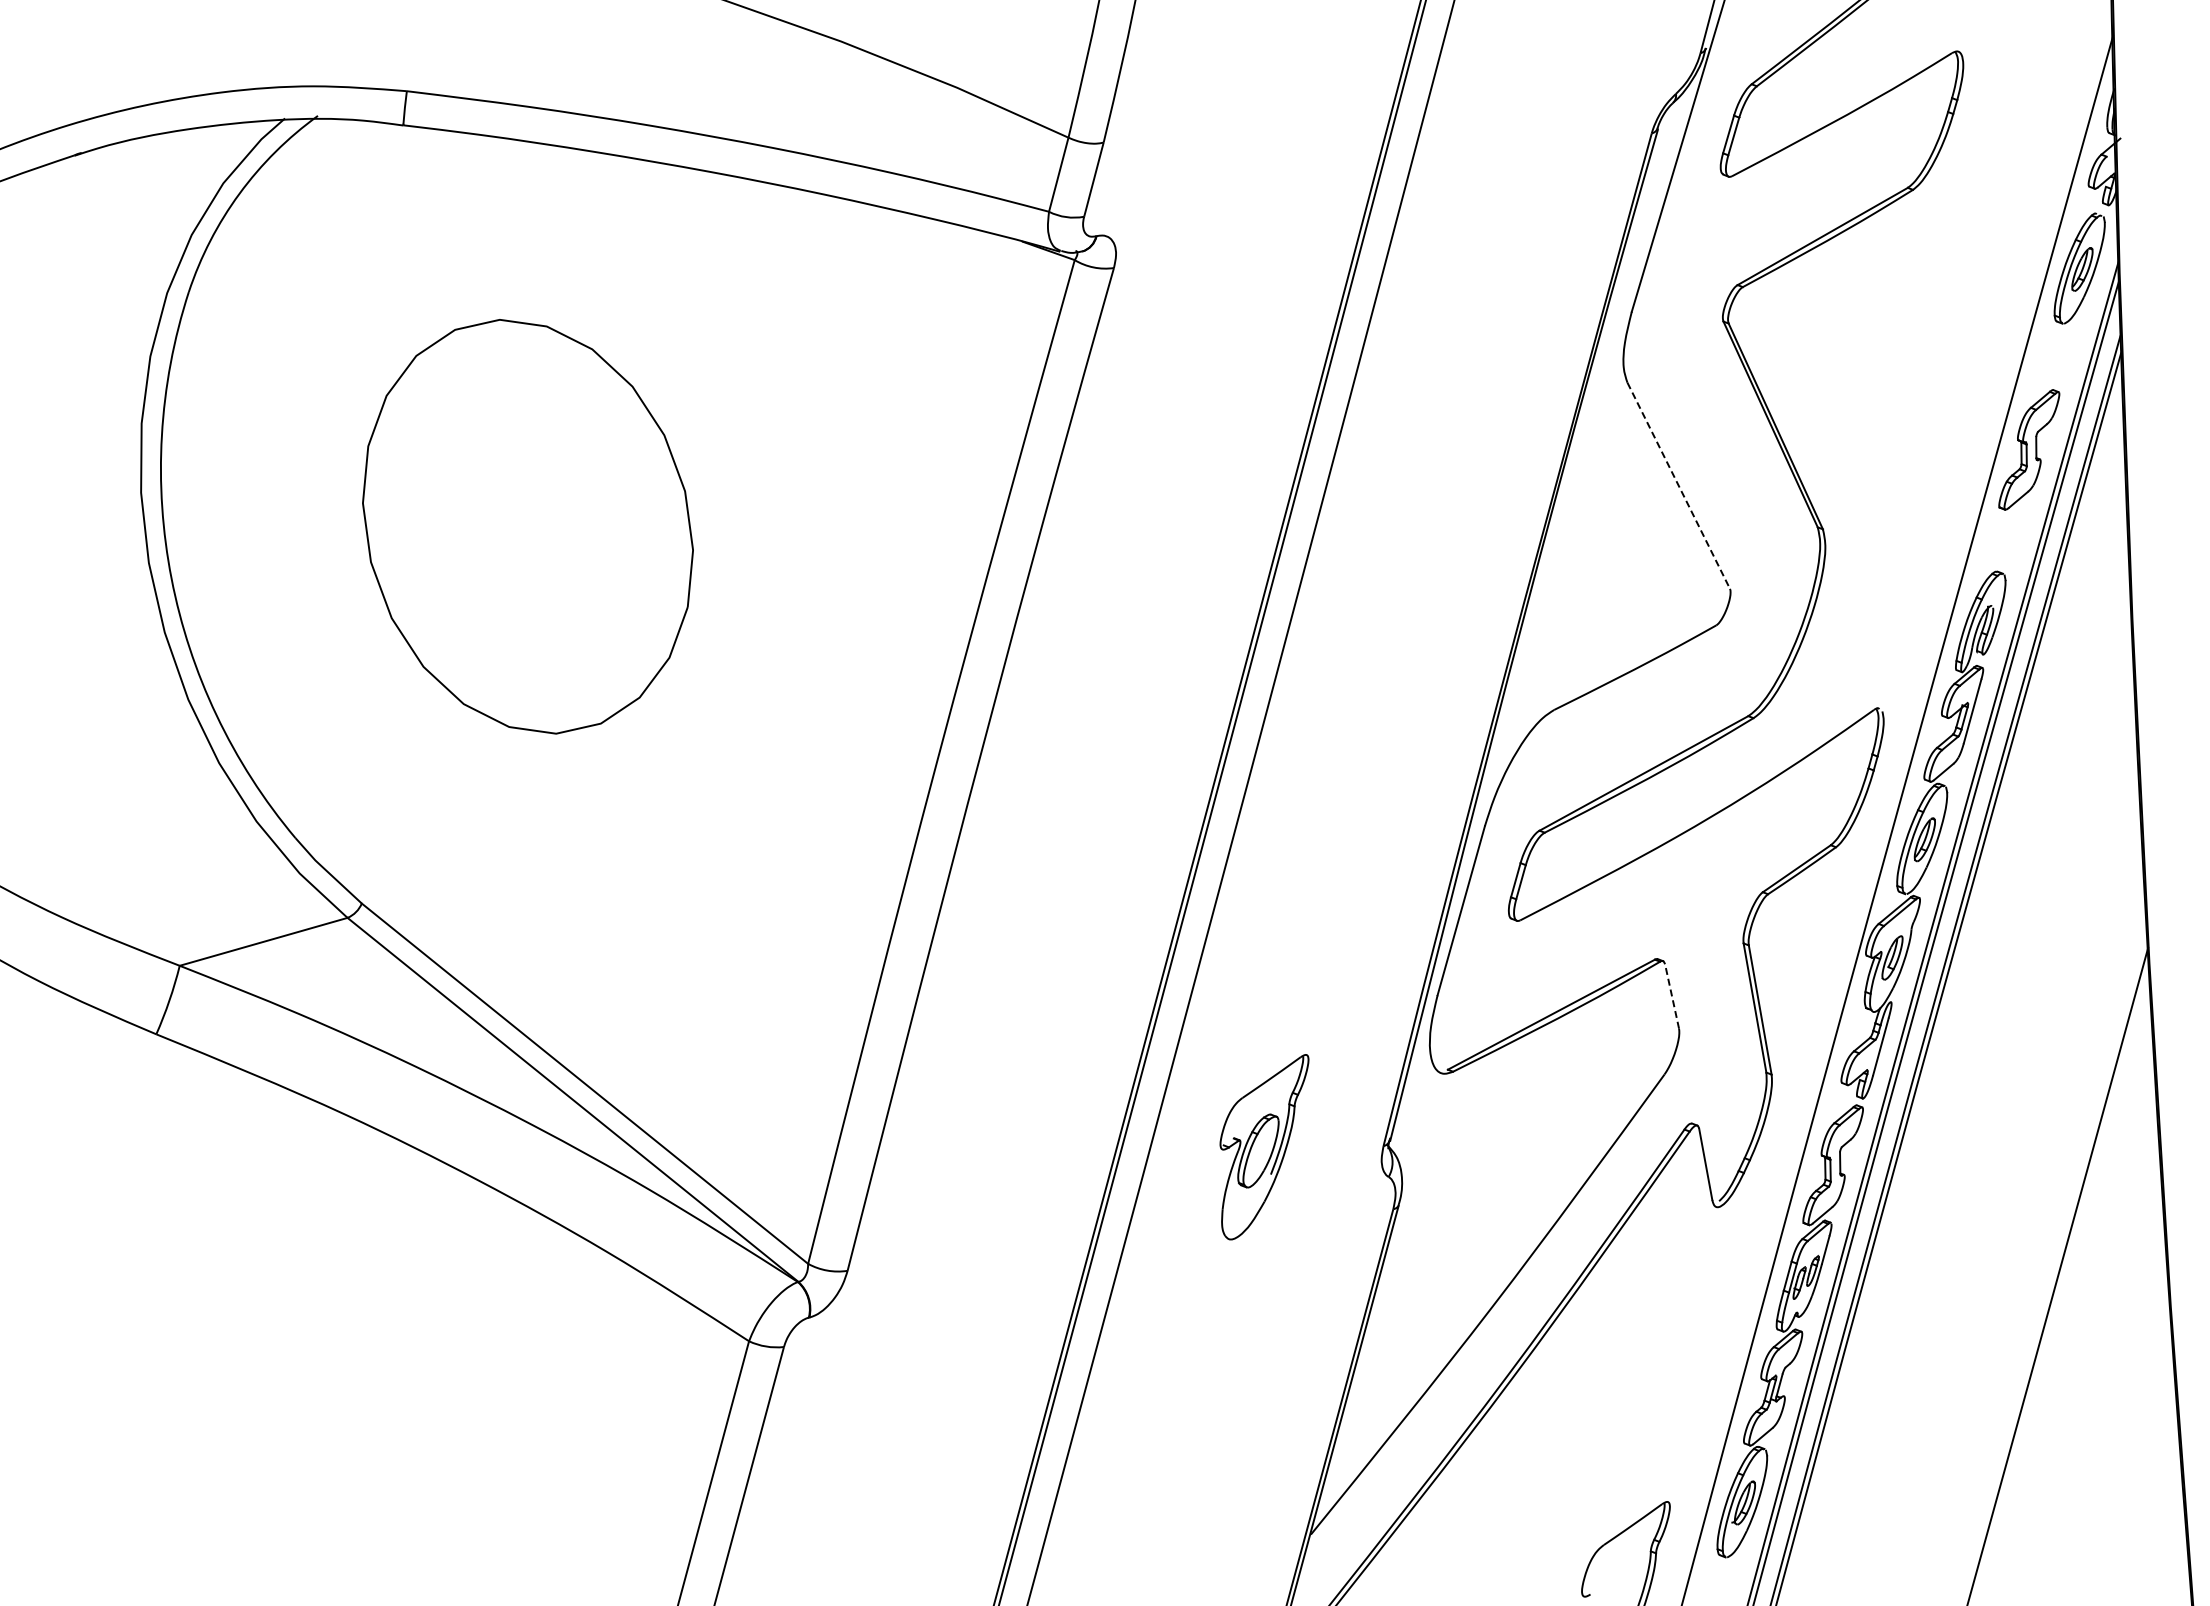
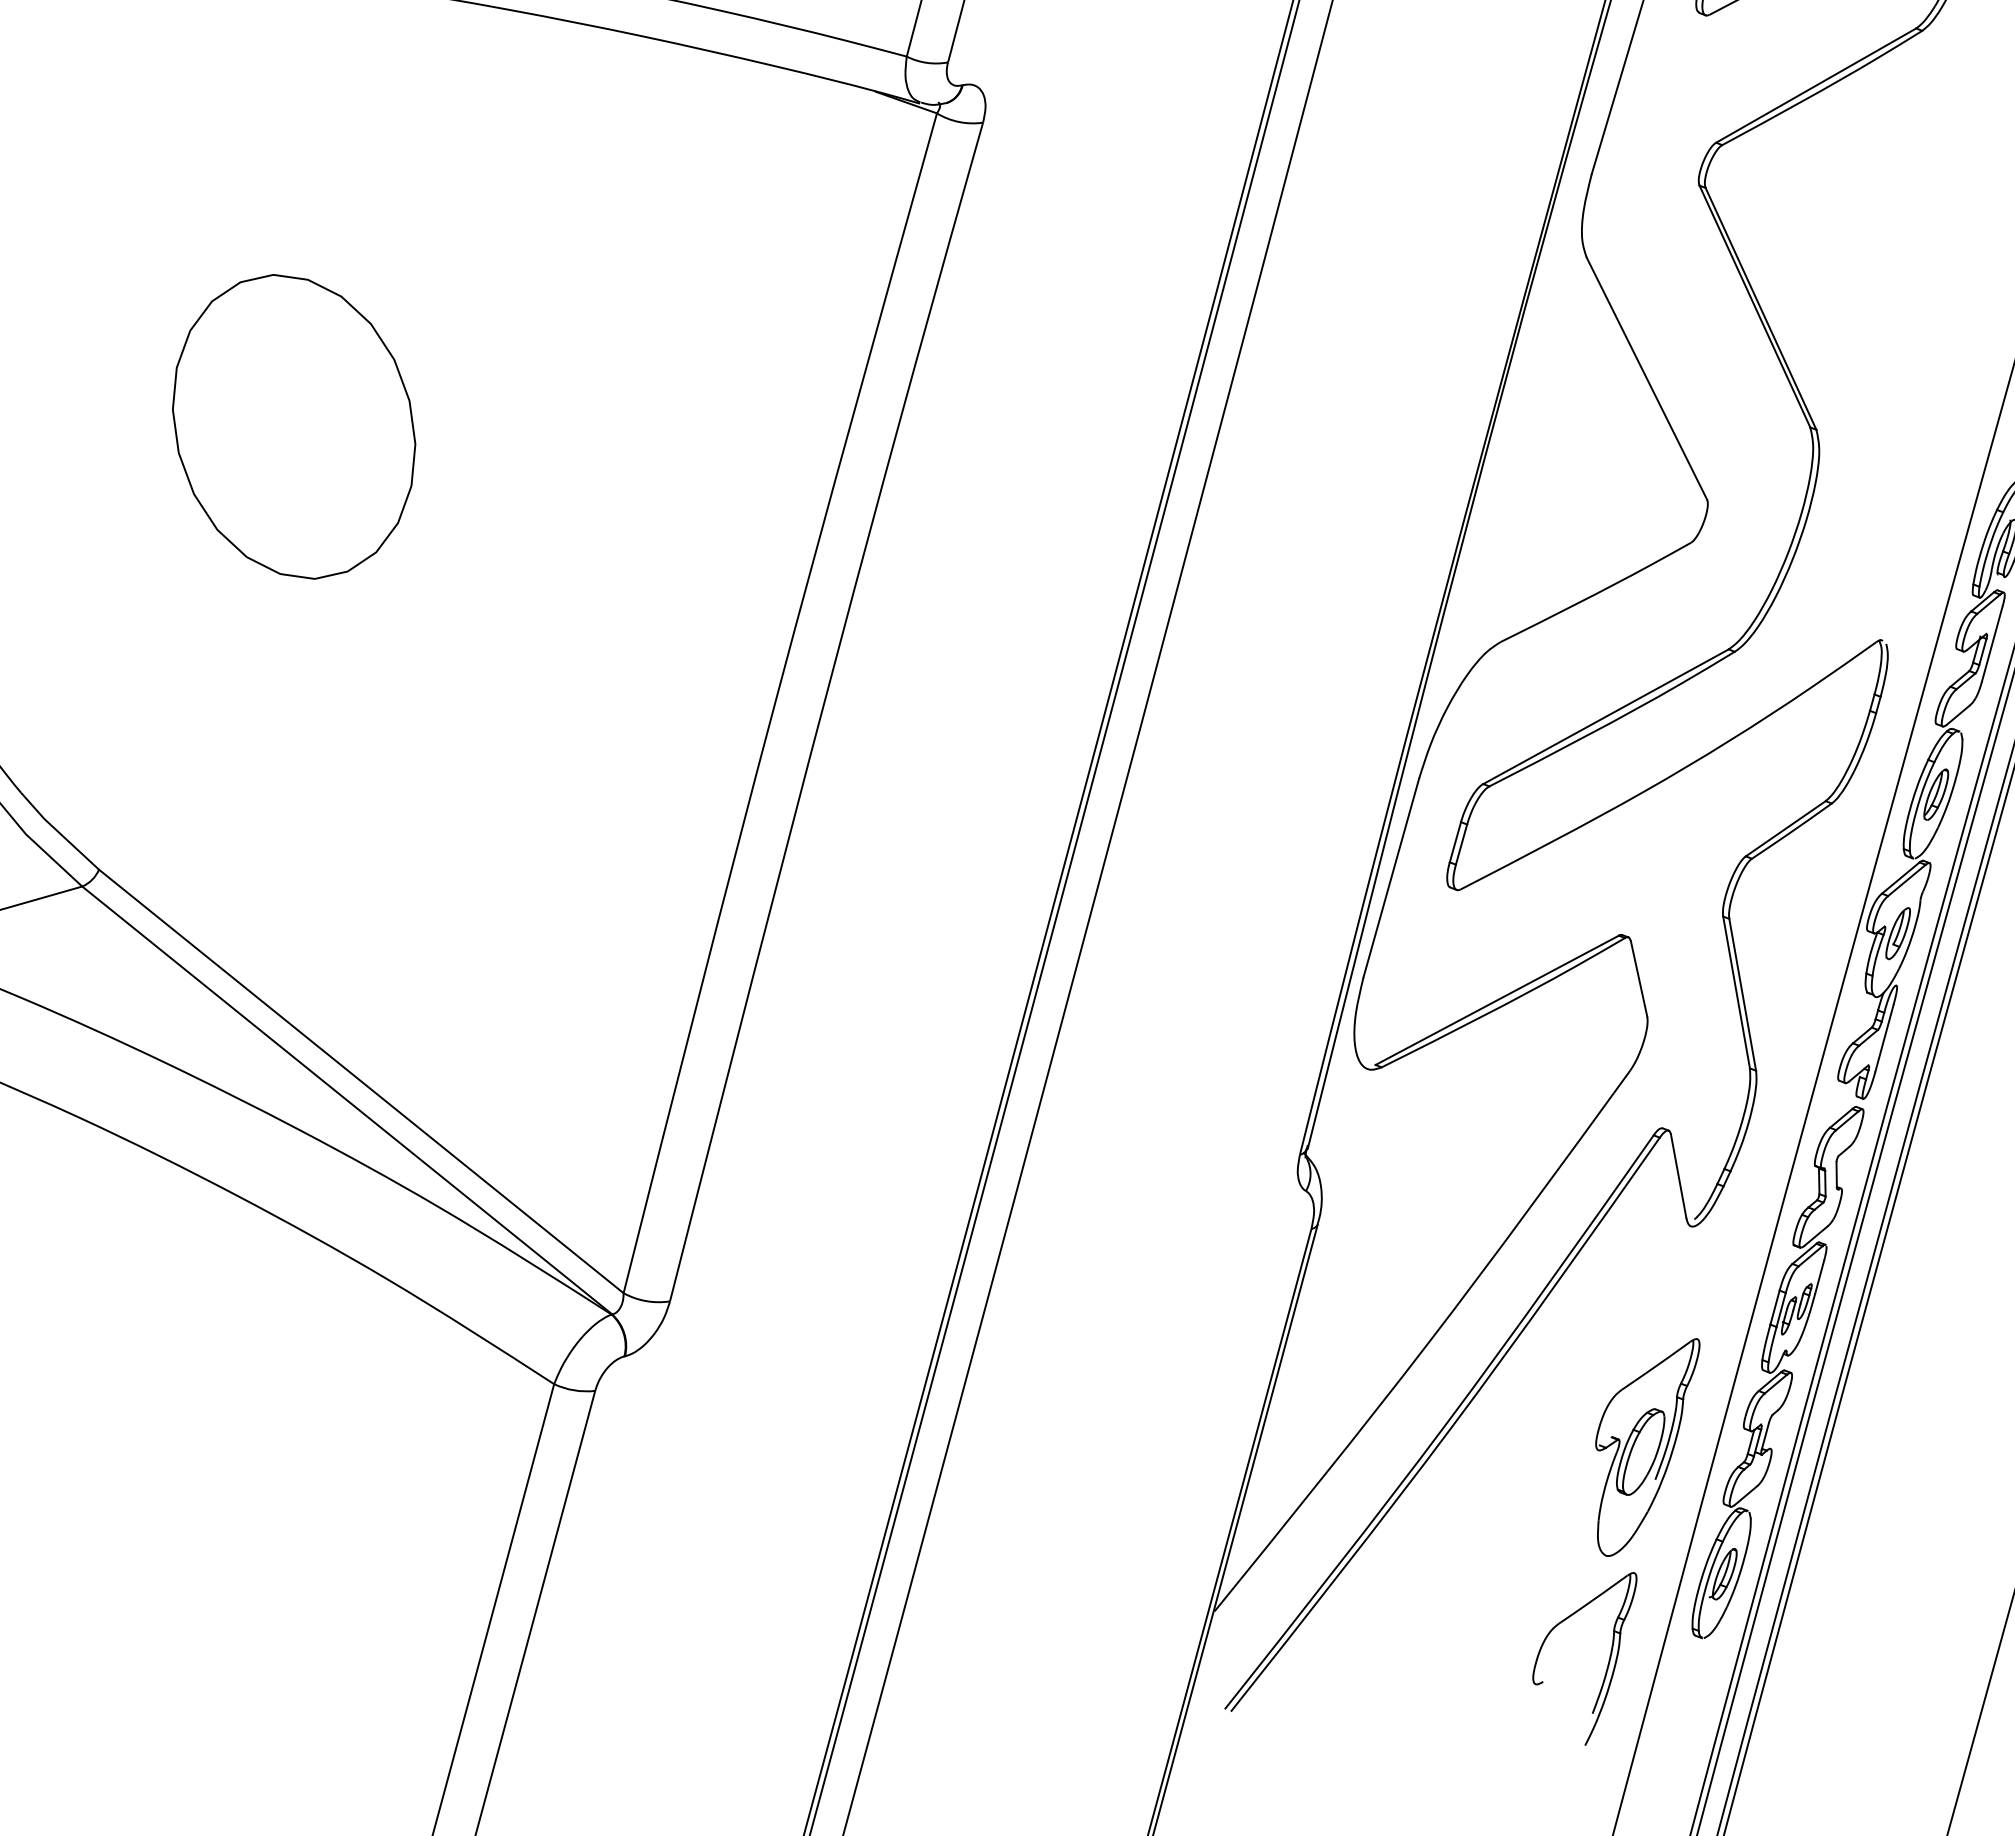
line: (1678, 486) -> (1646, 379), dashed -> solid
part: (527, 526) -> (293, 426), size x0.62
line: (1672, 996) -> (1639, 978), dashed -> solid
part: (1264, 1147) -> (1647, 1447), moved

